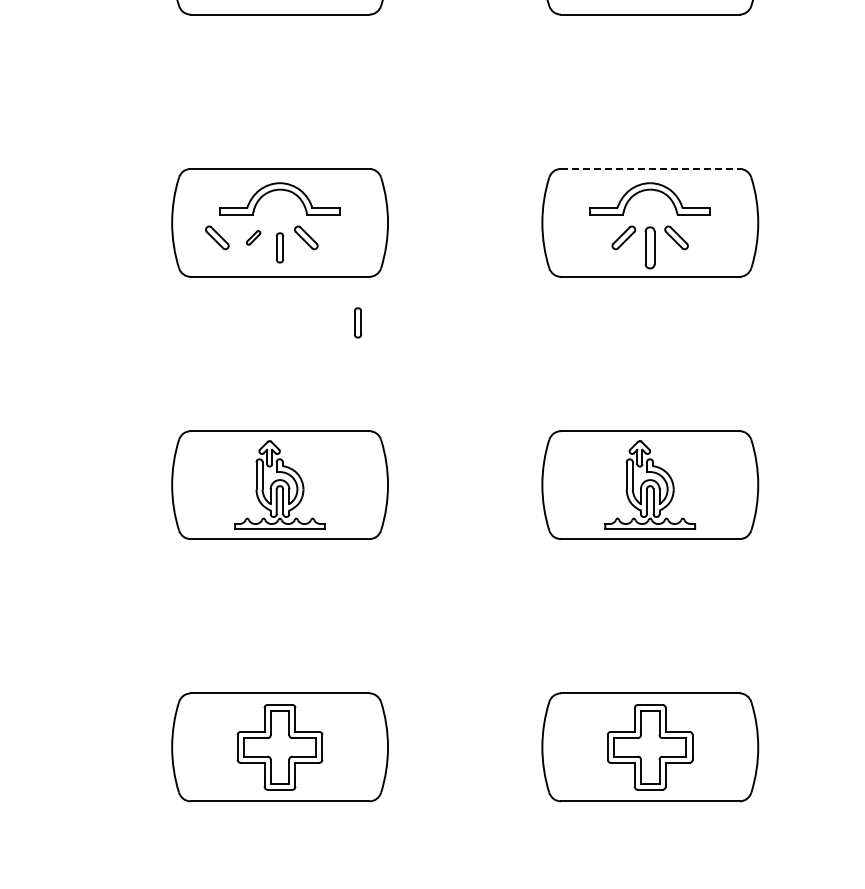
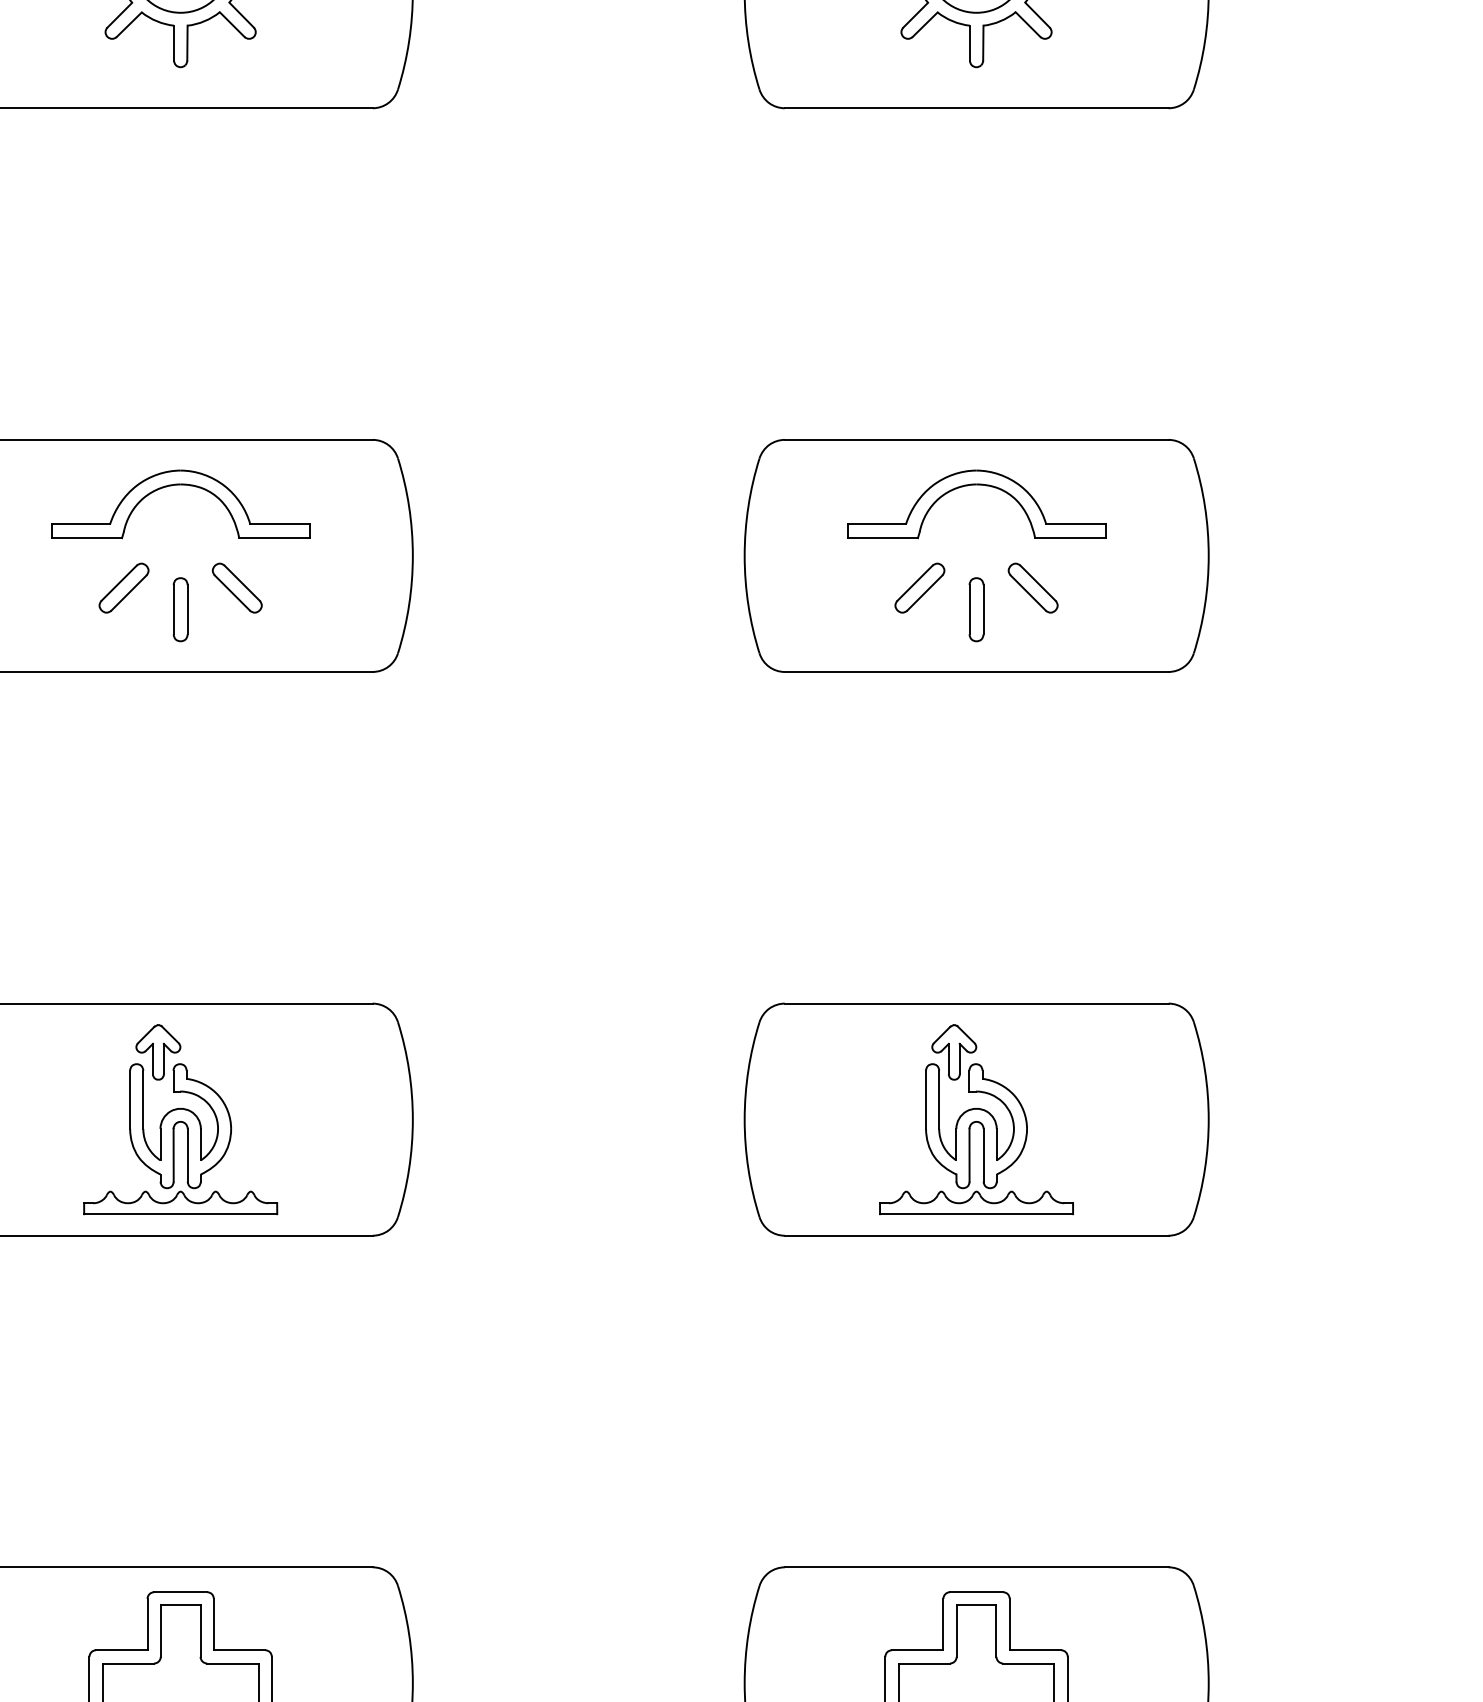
line: (650, 168) -> (977, 438), dashed -> solid
part: (217, 237) -> (46, 587), removed
part: (253, 237) -> (123, 587), size x1.67
part: (650, 247) -> (977, 608), size x0.71
part: (357, 322) -> (347, 770), removed

